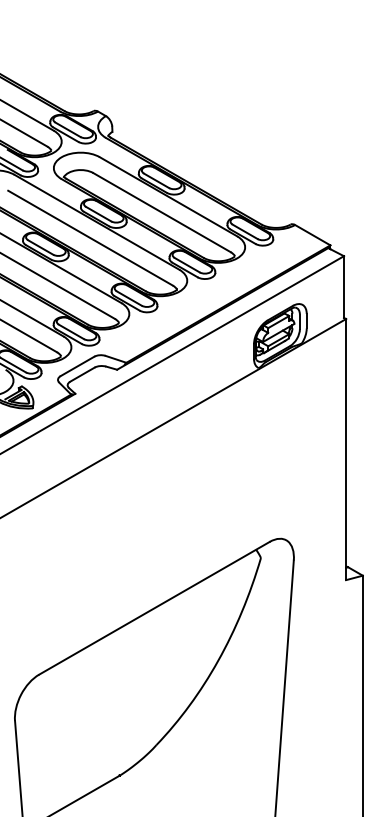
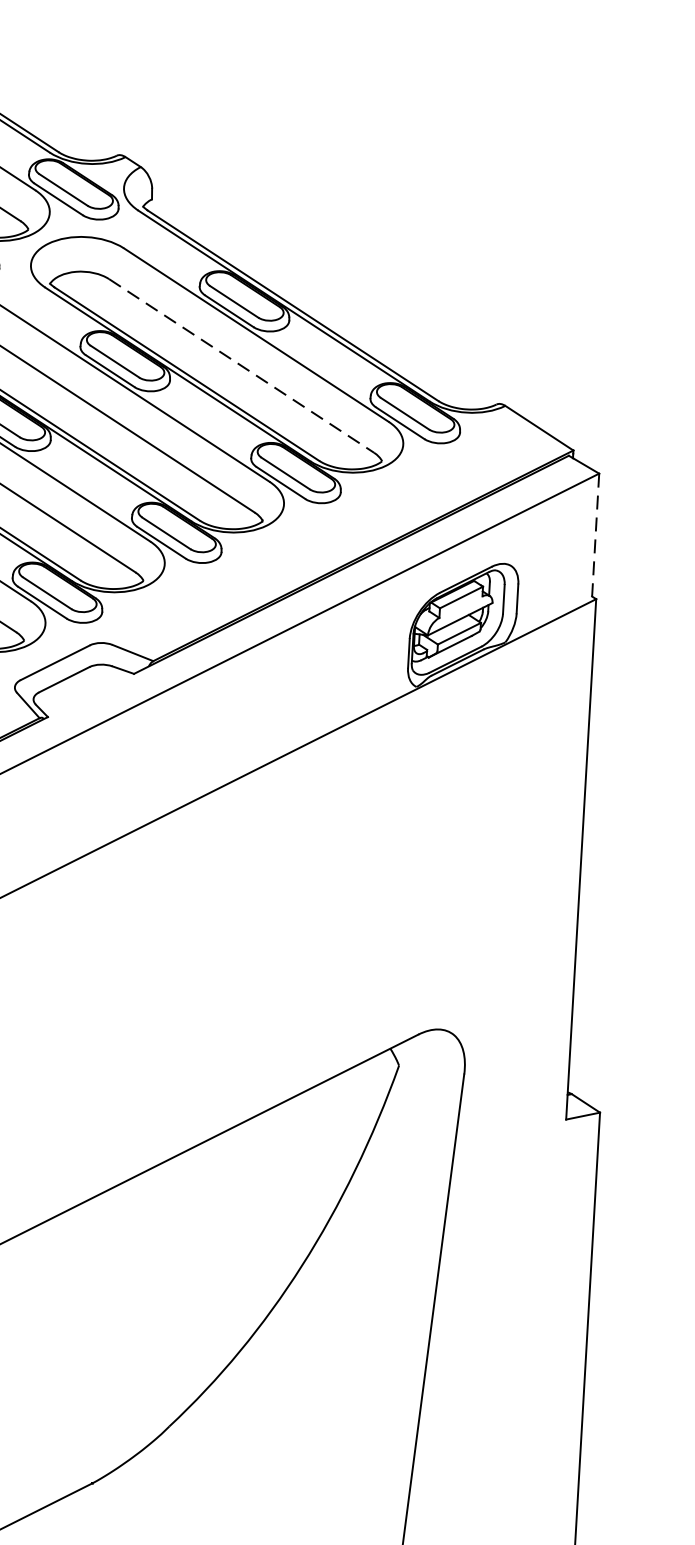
line: (162, 212) -> (242, 365), solid -> dashed
line: (343, 287) -> (594, 535), solid -> dashed

